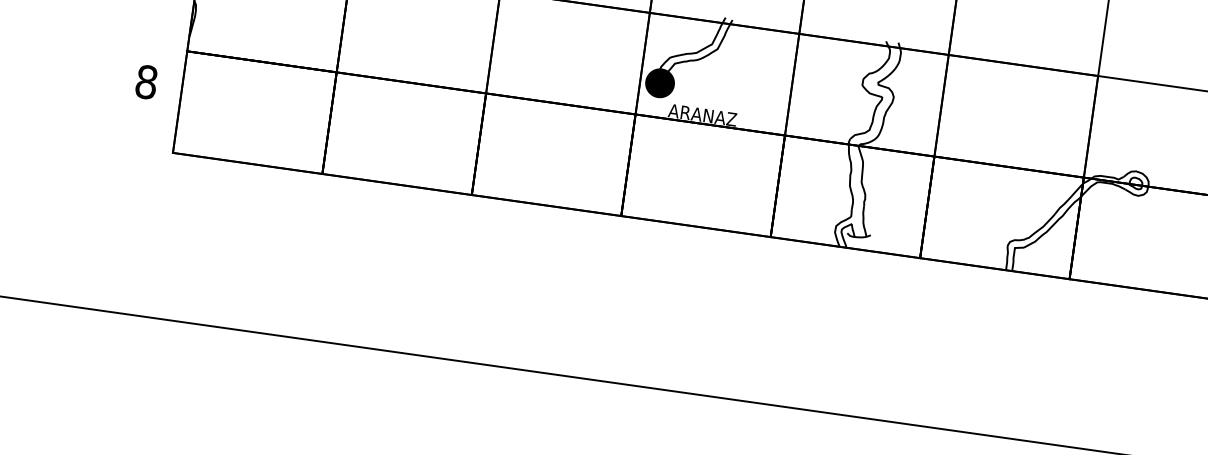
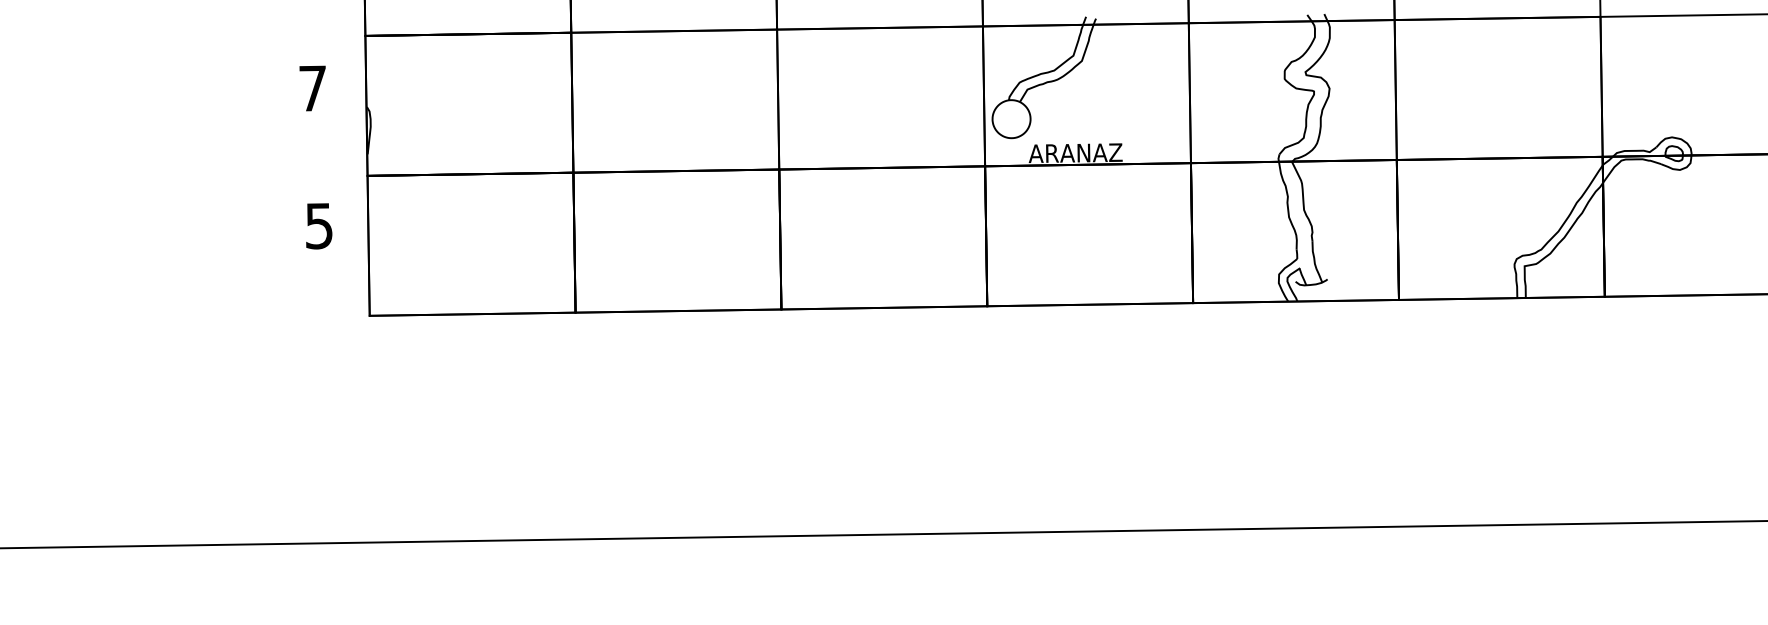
text: (146, 81) -> (319, 225), 8 -> 5
fill: (660, 82) -> (1011, 118), removed
fill: (659, 83) -> (1011, 119), removed

